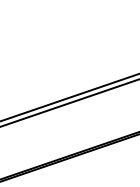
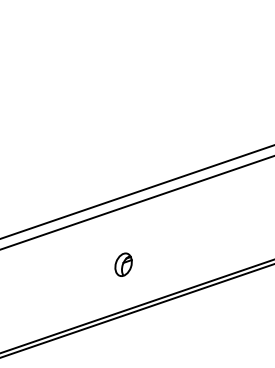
part: (62, 134) -> (122, 264), added

